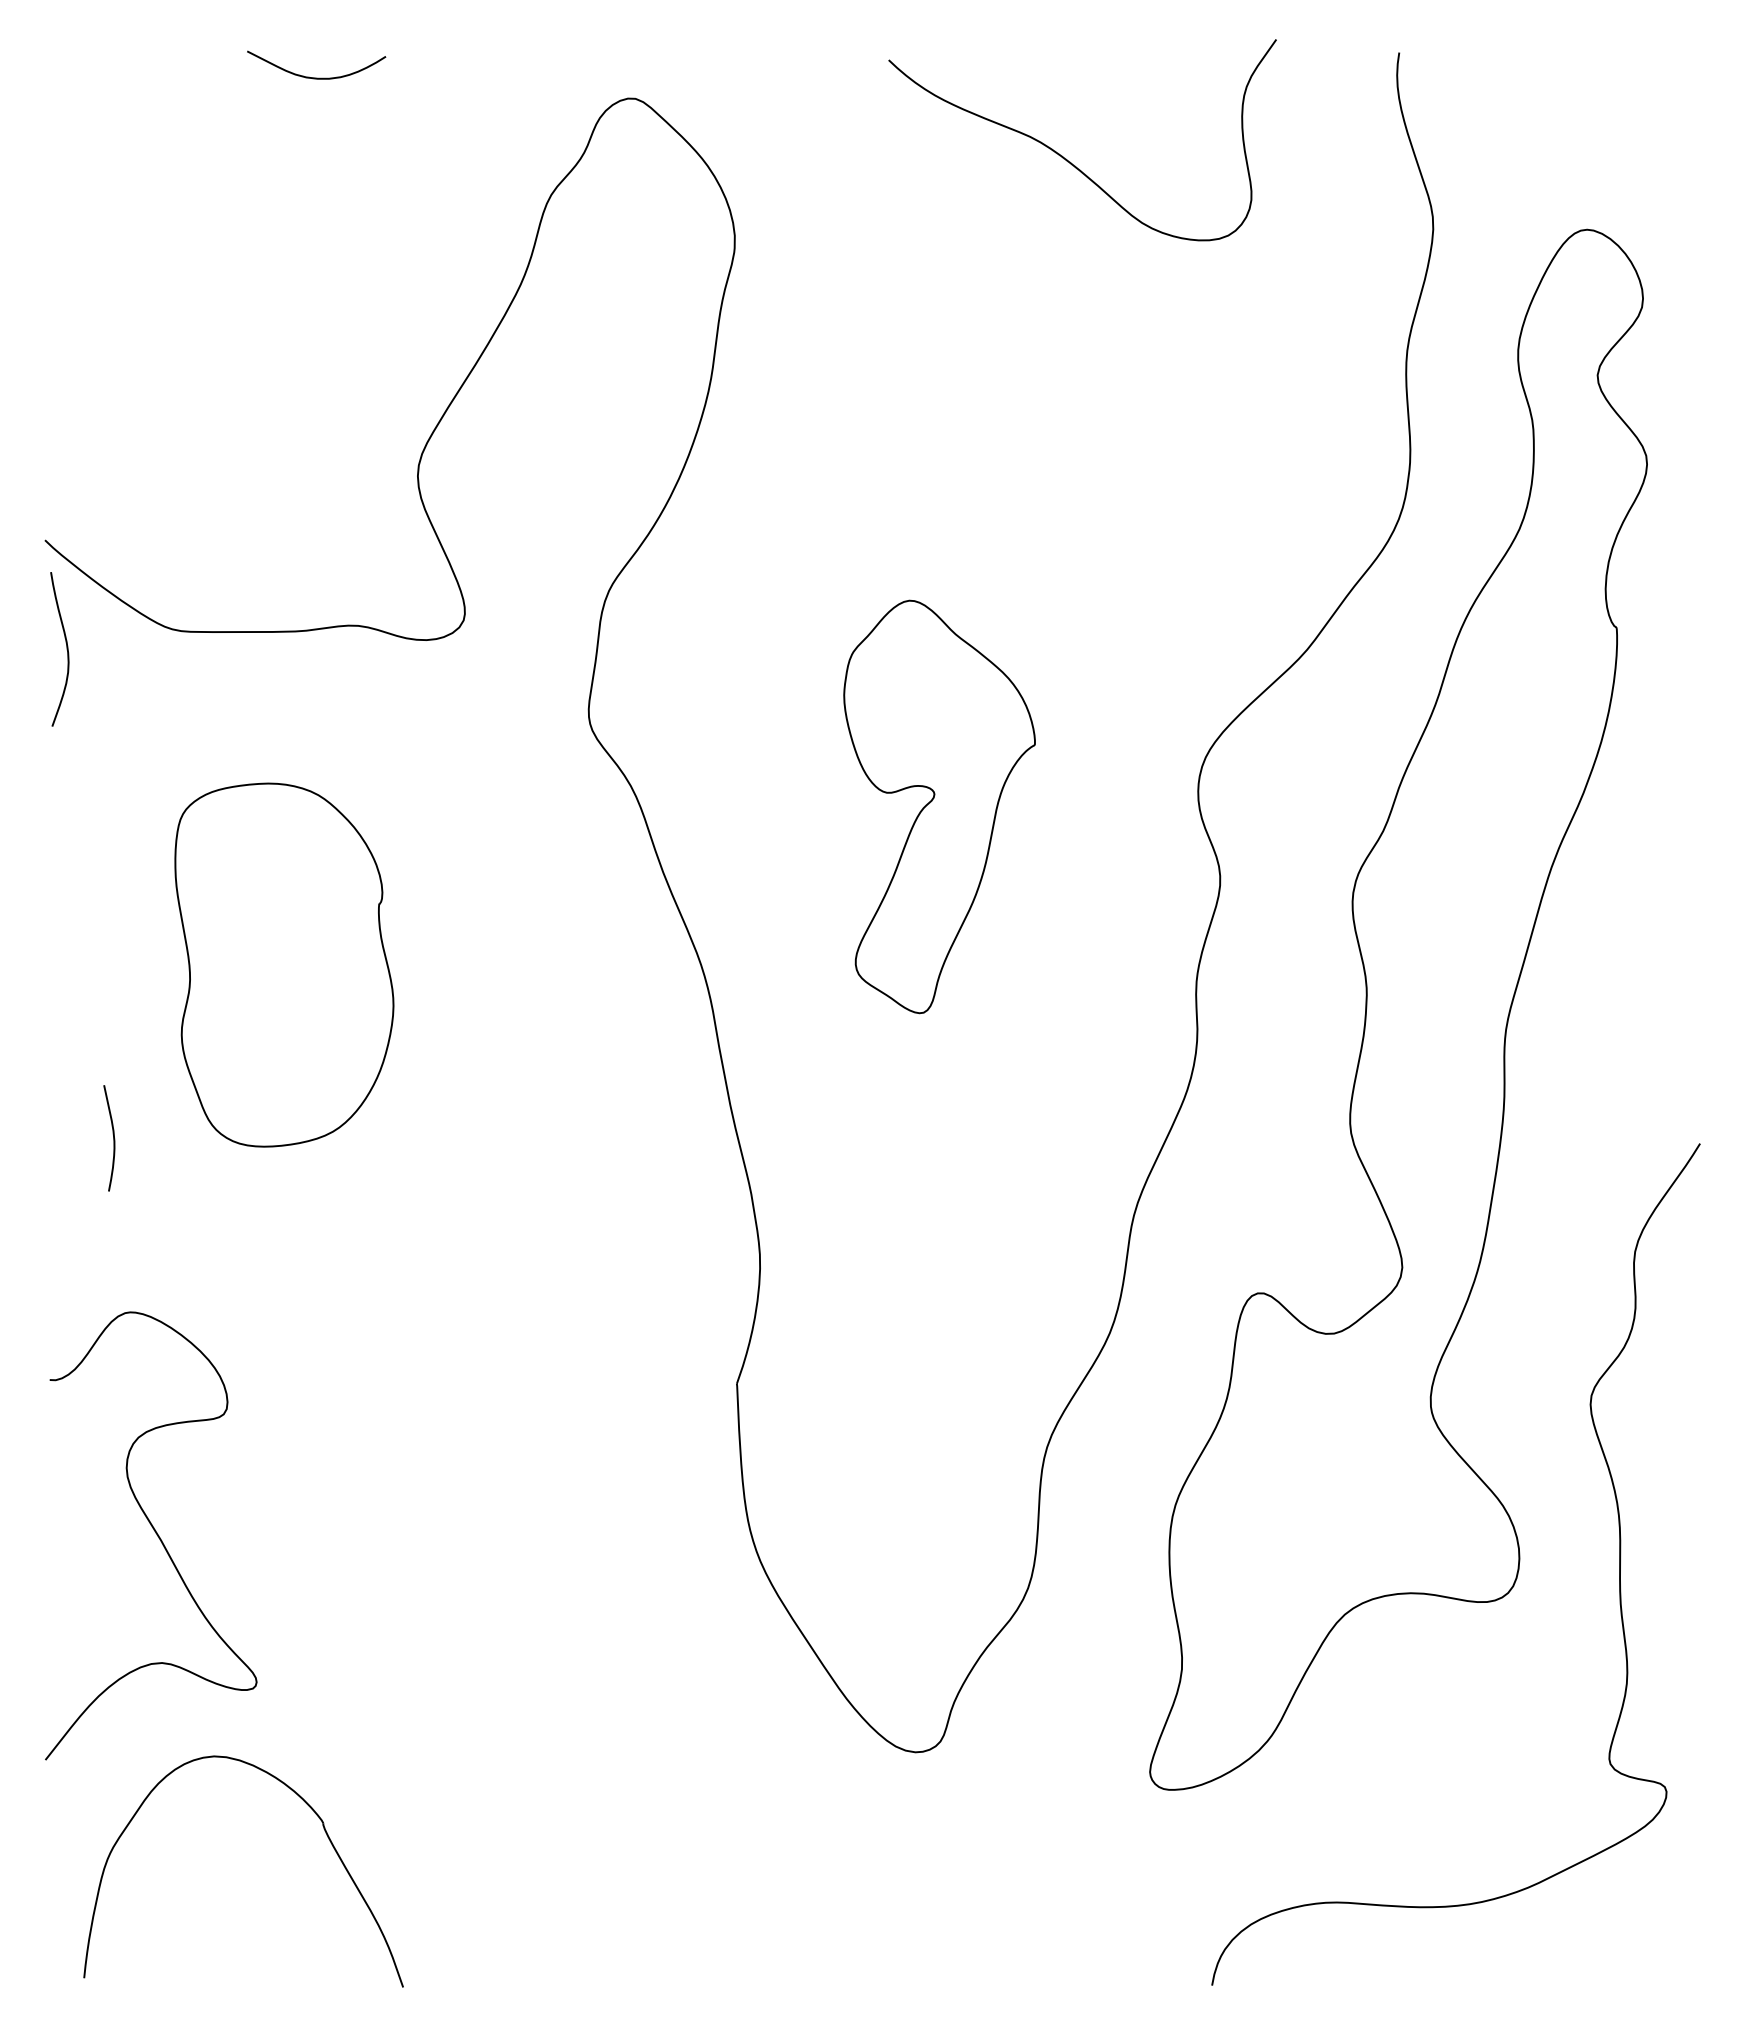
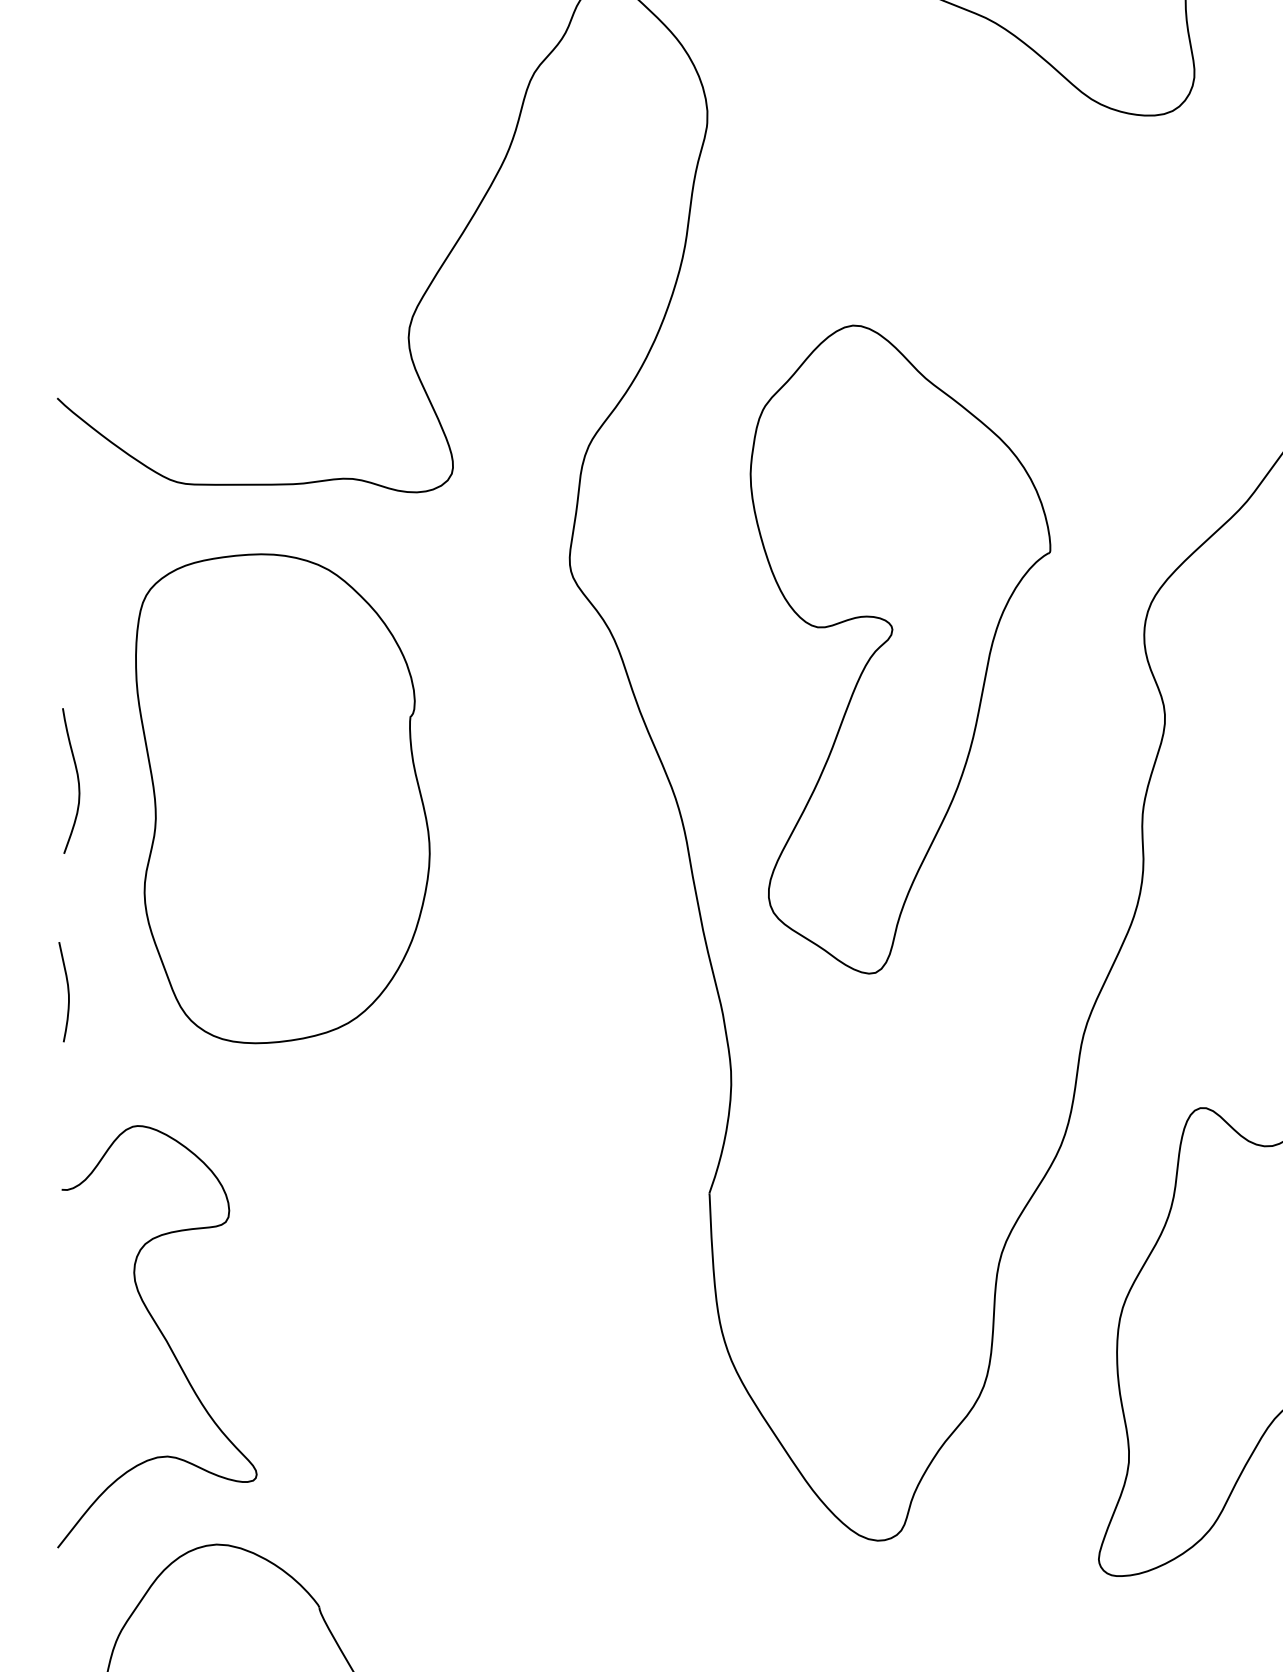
curve: (66, 649) -> (77, 781), moved
part: (939, 806) -> (900, 649), size x1.67
part: (284, 964) -> (282, 798), size x1.43
curve: (113, 1138) -> (68, 992), moved

